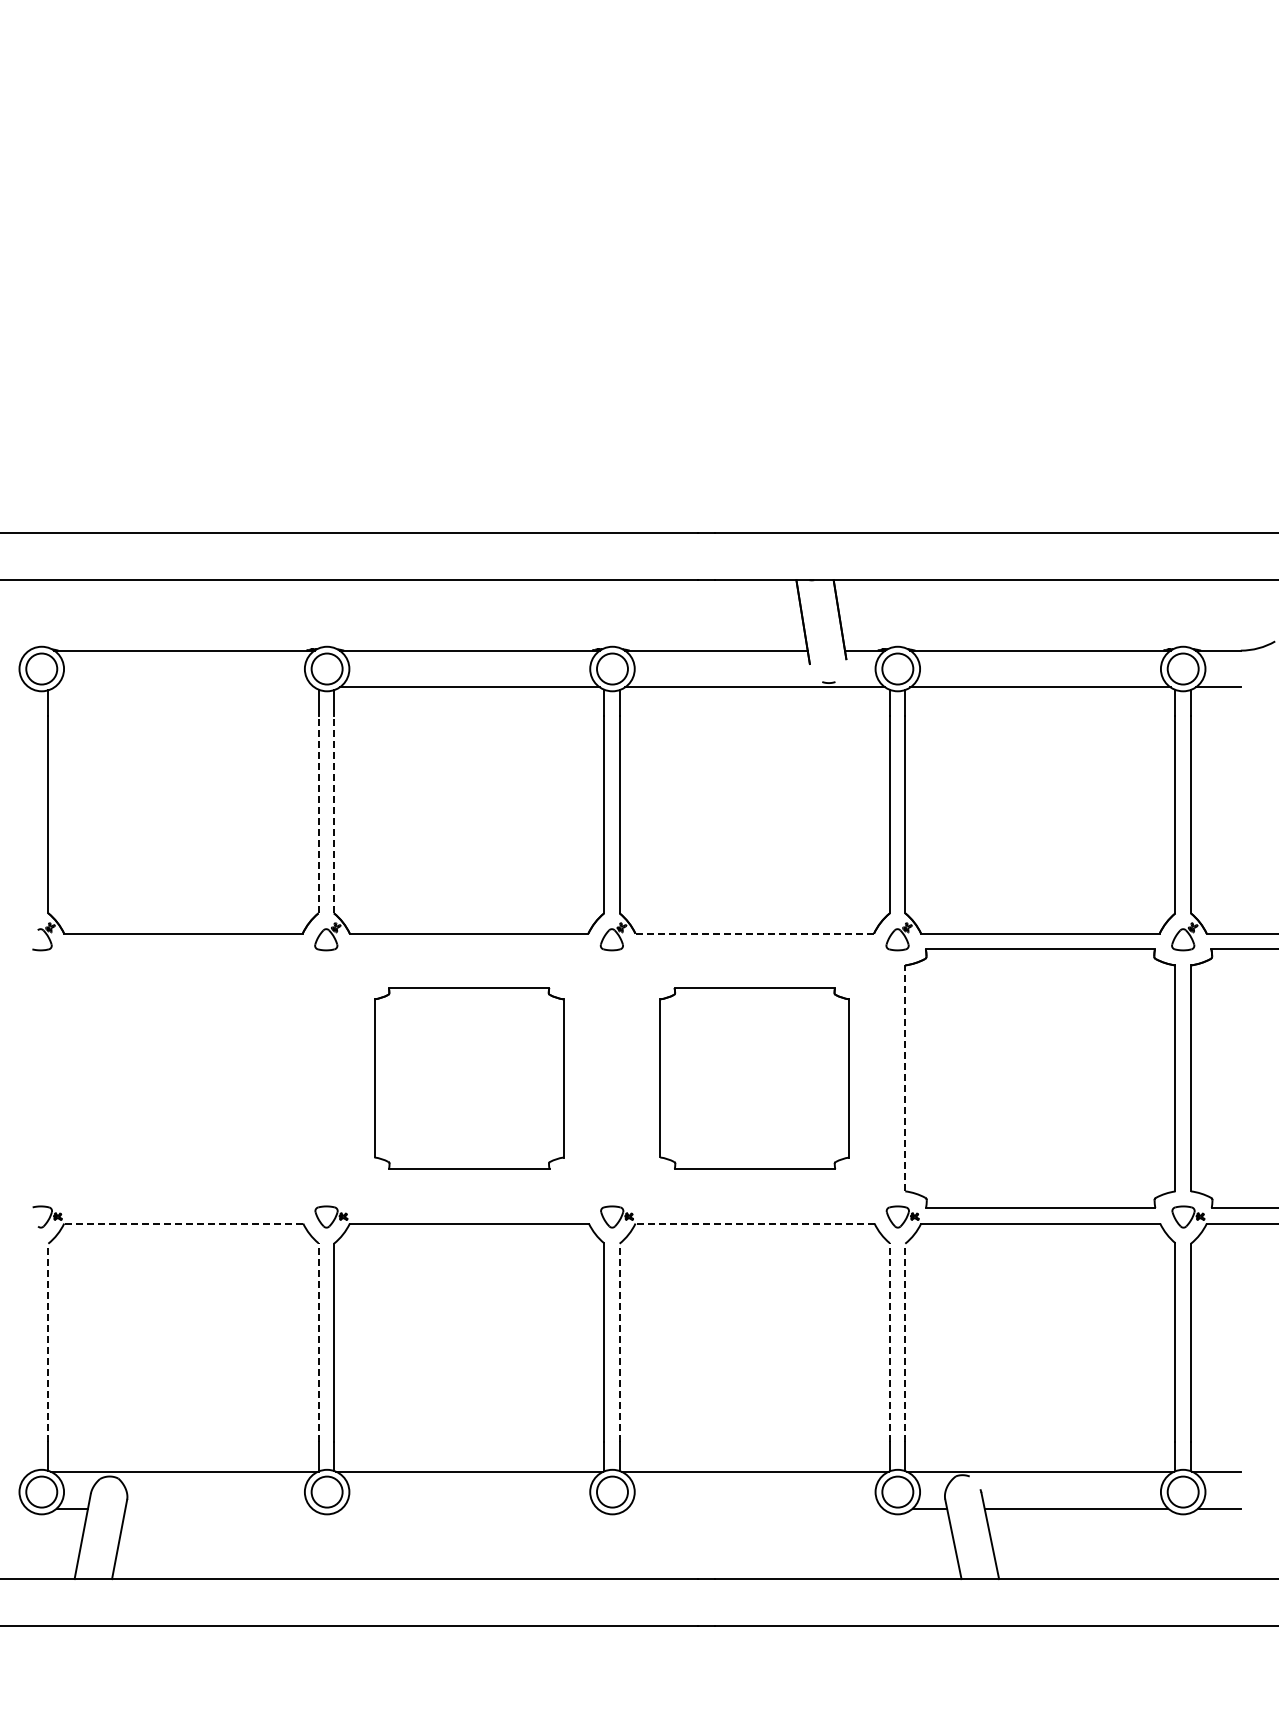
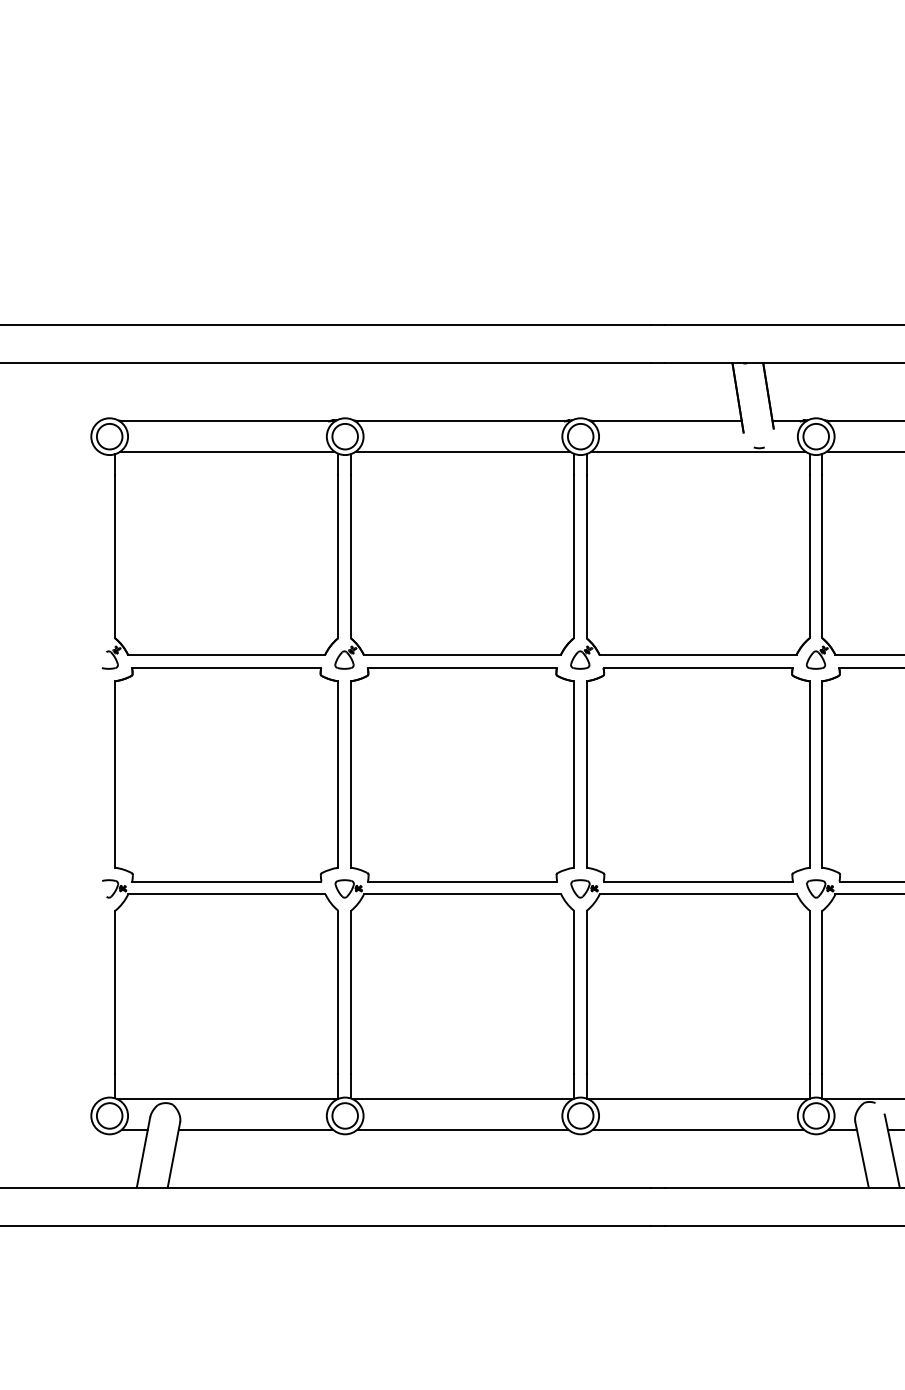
line: (184, 687) -> (227, 451), added
line: (318, 814) -> (338, 556), dashed -> solid
line: (334, 814) -> (351, 556), dashed -> solid
line: (754, 933) -> (697, 654), dashed -> solid
part: (183, 1078) -> (226, 774), added
part: (468, 1078) -> (461, 774), size x1.43
part: (754, 1078) -> (697, 774), size x1.43
line: (905, 1078) -> (822, 774), dashed -> solid
line: (183, 1223) -> (226, 894), dashed -> solid
line: (754, 1223) -> (697, 894), dashed -> solid
line: (318, 1341) -> (338, 991), dashed -> solid
line: (889, 1341) -> (809, 991), dashed -> solid
line: (48, 1342) -> (115, 992), dashed -> solid
line: (619, 1342) -> (586, 992), dashed -> solid
line: (905, 1342) -> (822, 992), dashed -> solid
line: (218, 1508) -> (255, 1129), added
line: (469, 1508) -> (462, 1129), added
line: (754, 1508) -> (697, 1129), added

